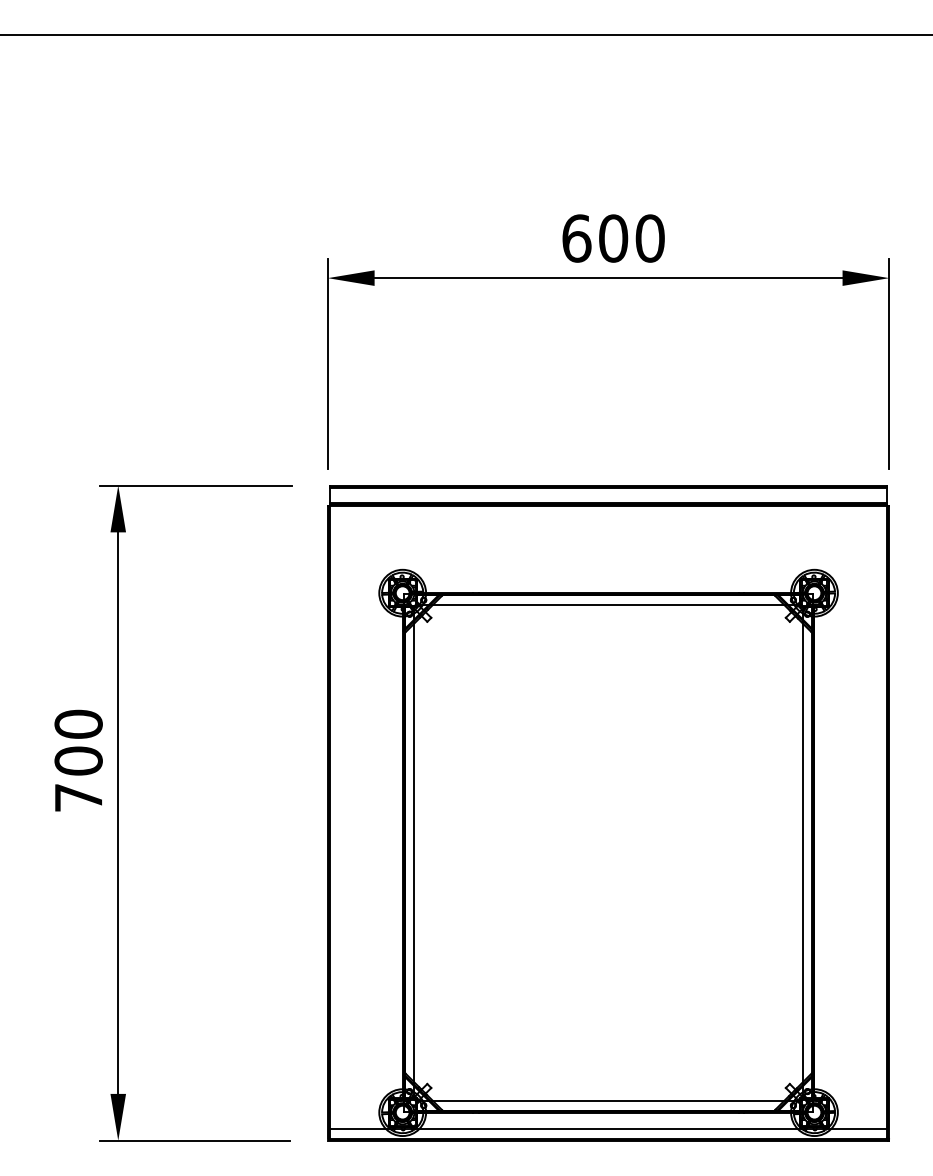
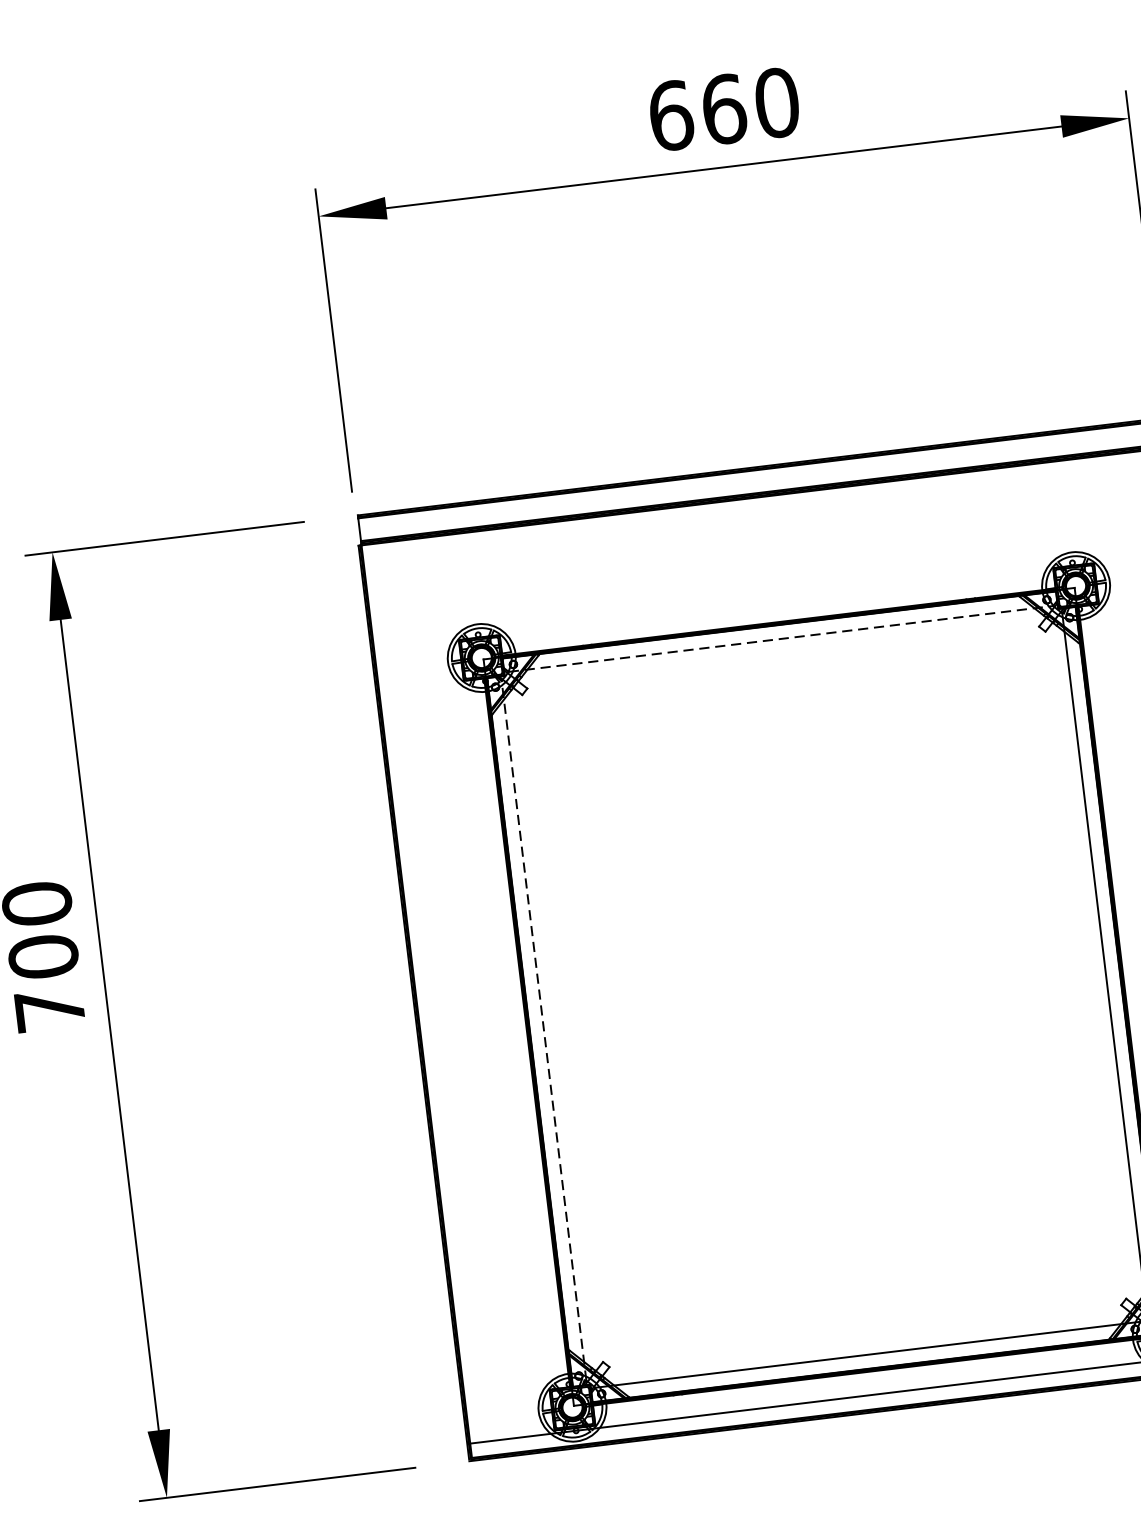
text: (613, 238) -> (724, 109), 600 -> 660
line: (608, 604) -> (780, 638), solid -> dashed
line: (414, 852) -> (544, 1030), solid -> dashed

